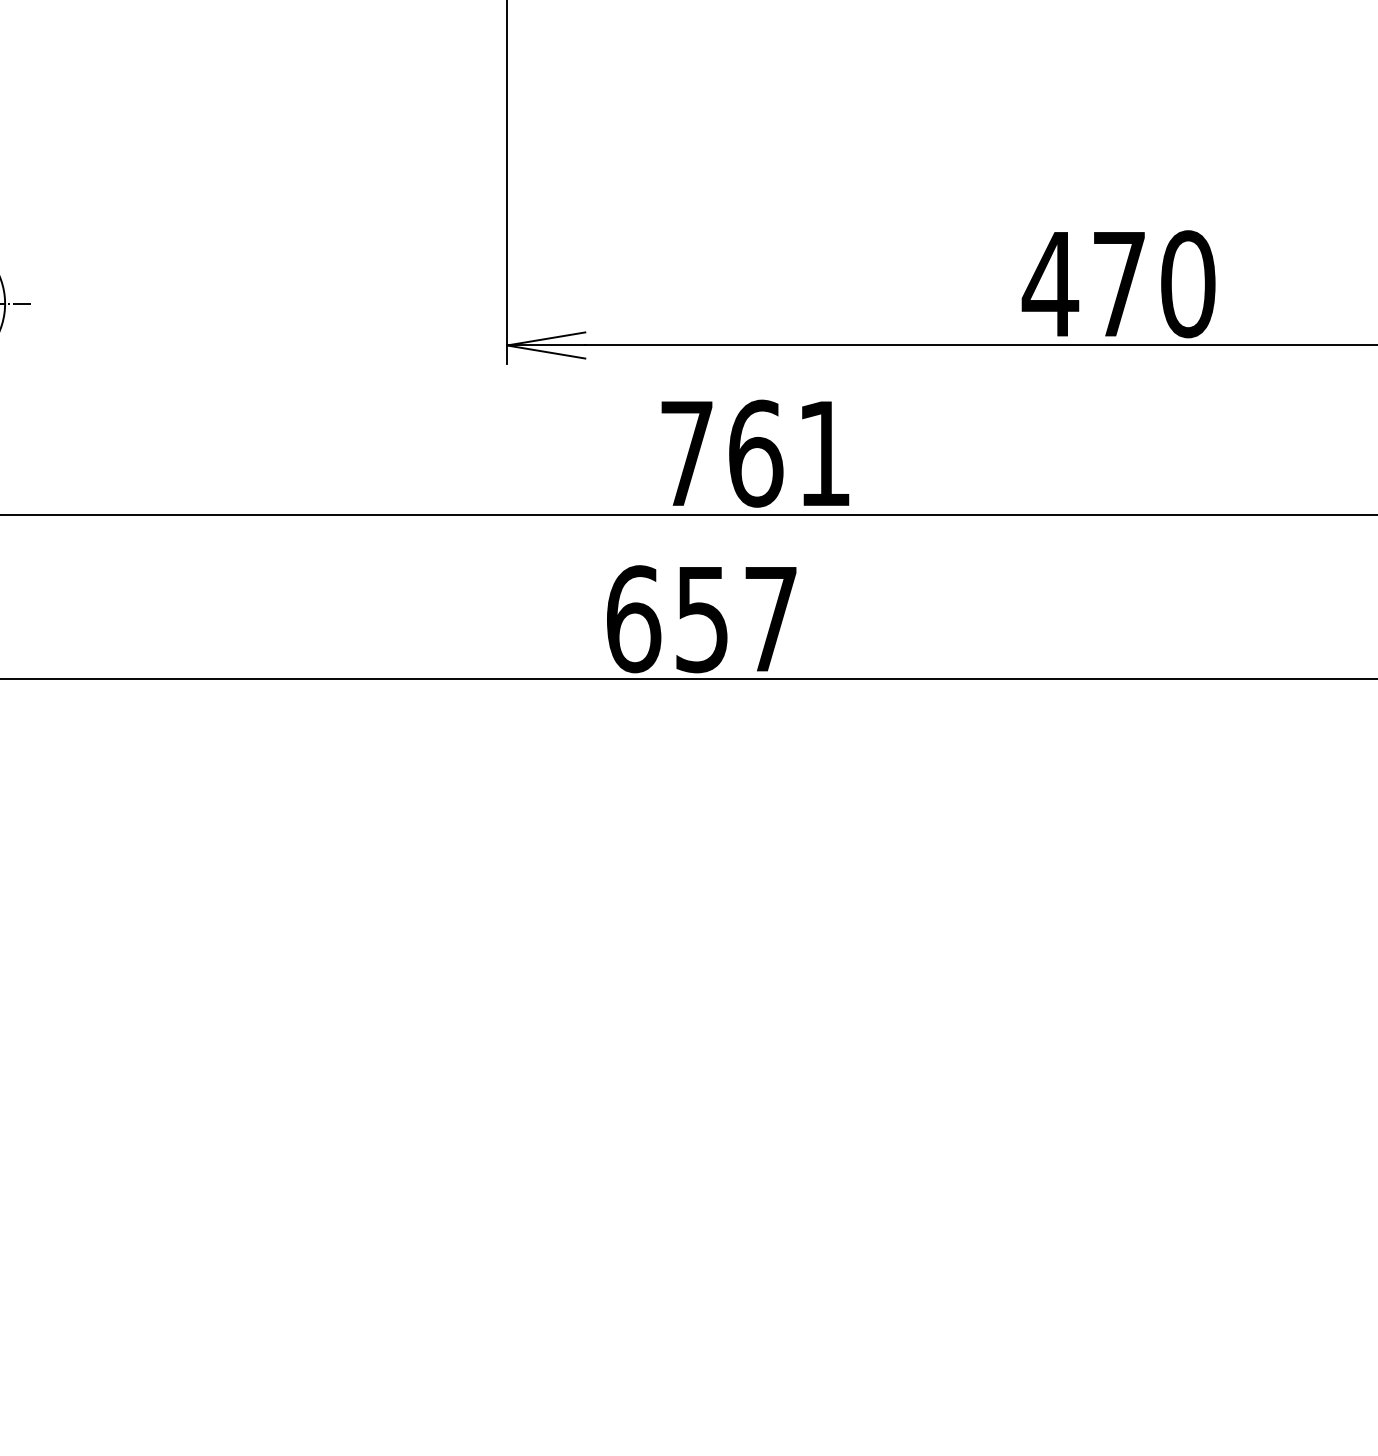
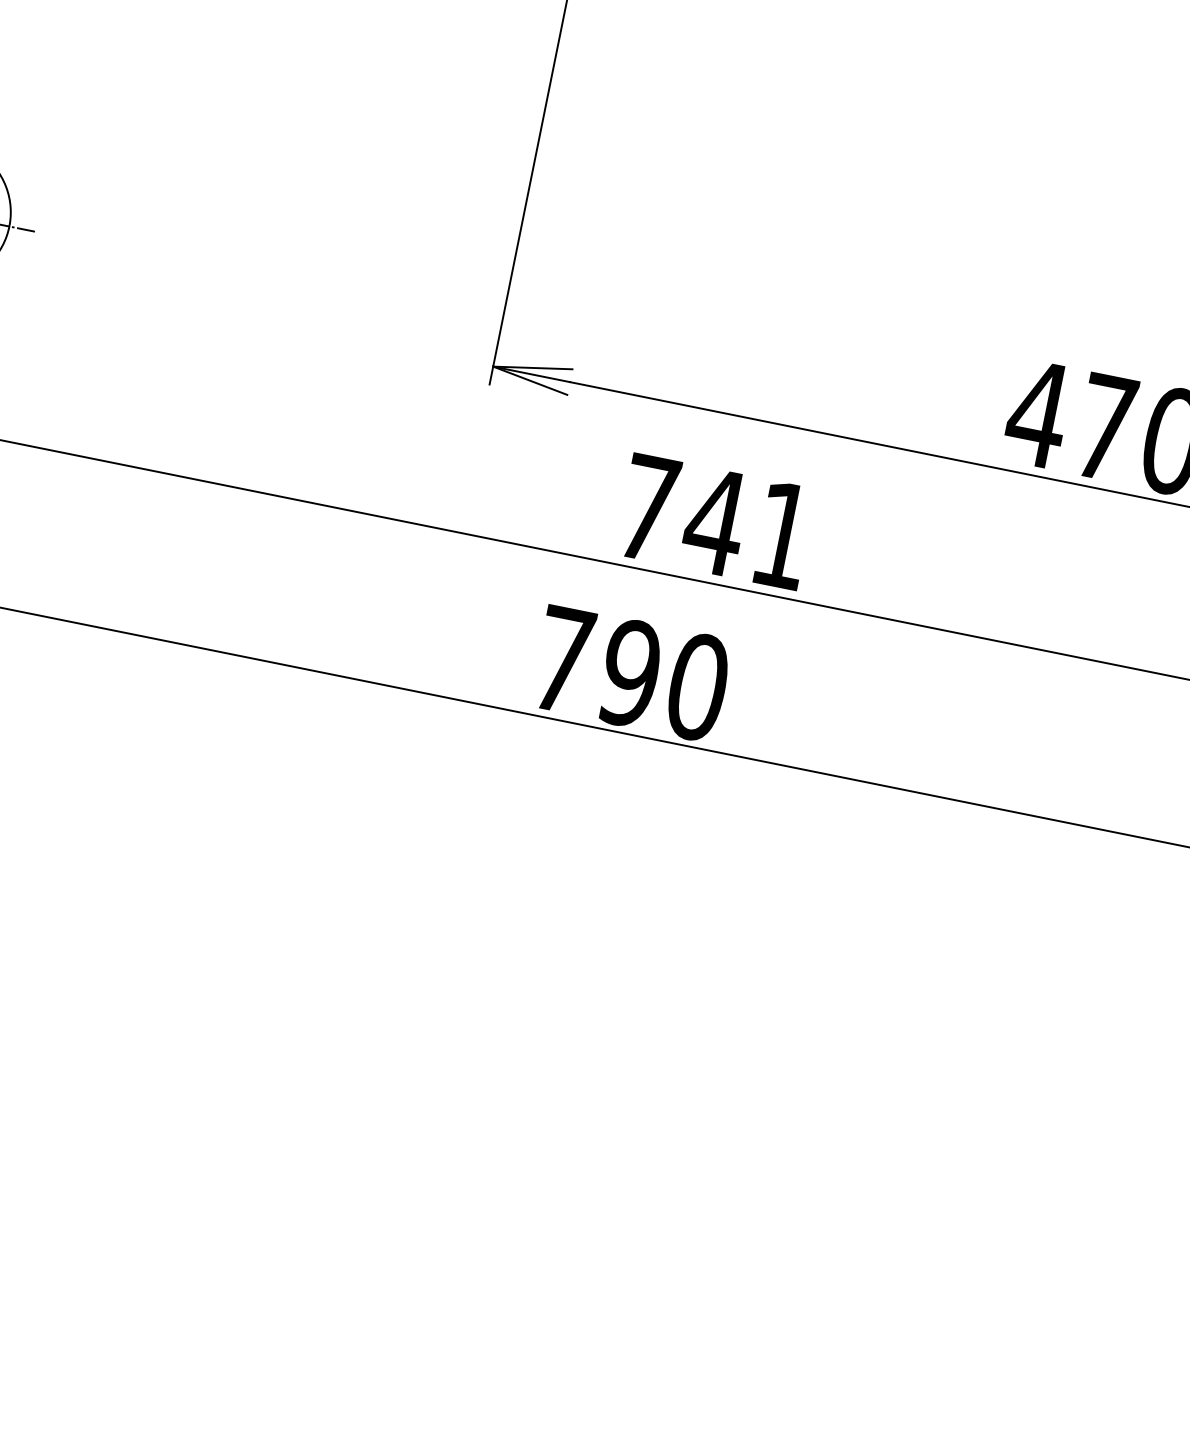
text: (755, 453) -> (715, 521), 761 -> 741
text: (702, 619) -> (630, 673), 657 -> 790

